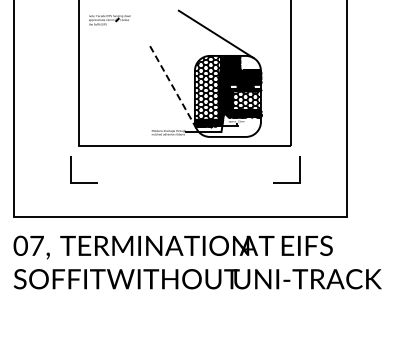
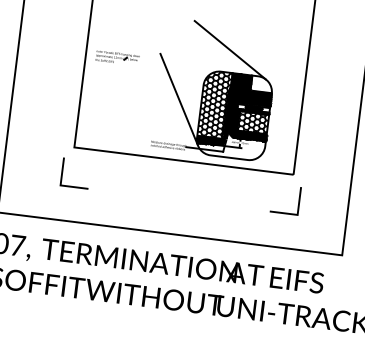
part: (109, 20) -> (117, 58), moved
line: (173, 87) -> (179, 99), dashed -> solid

